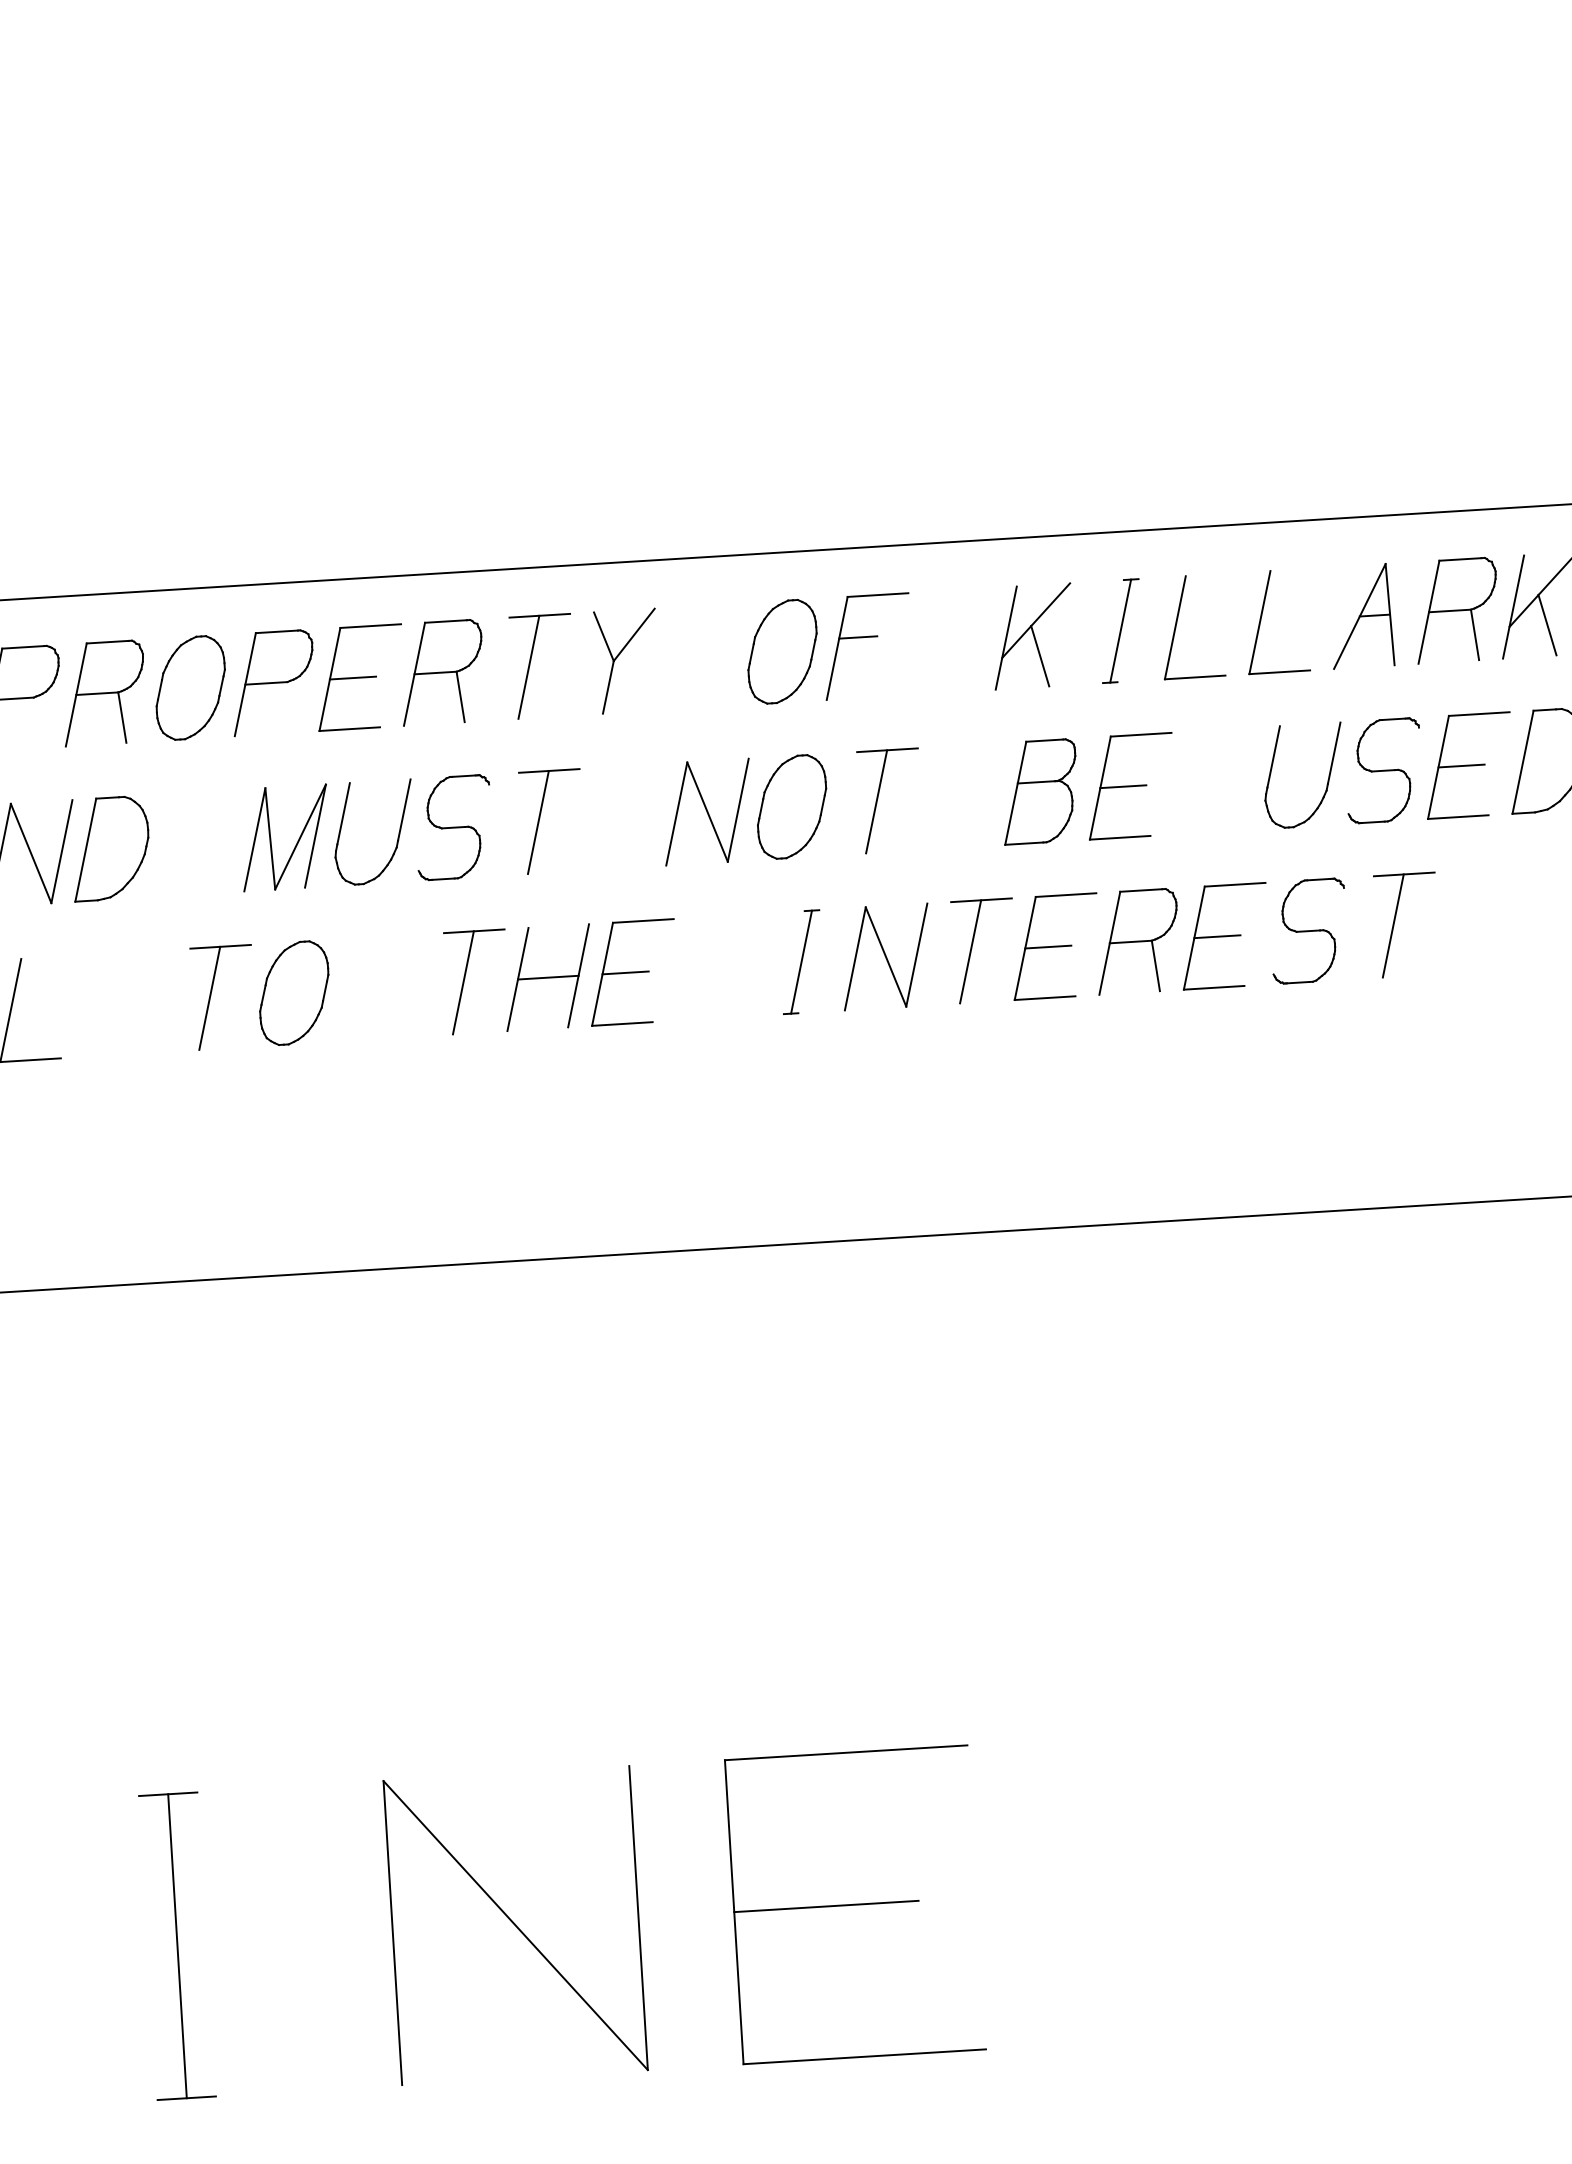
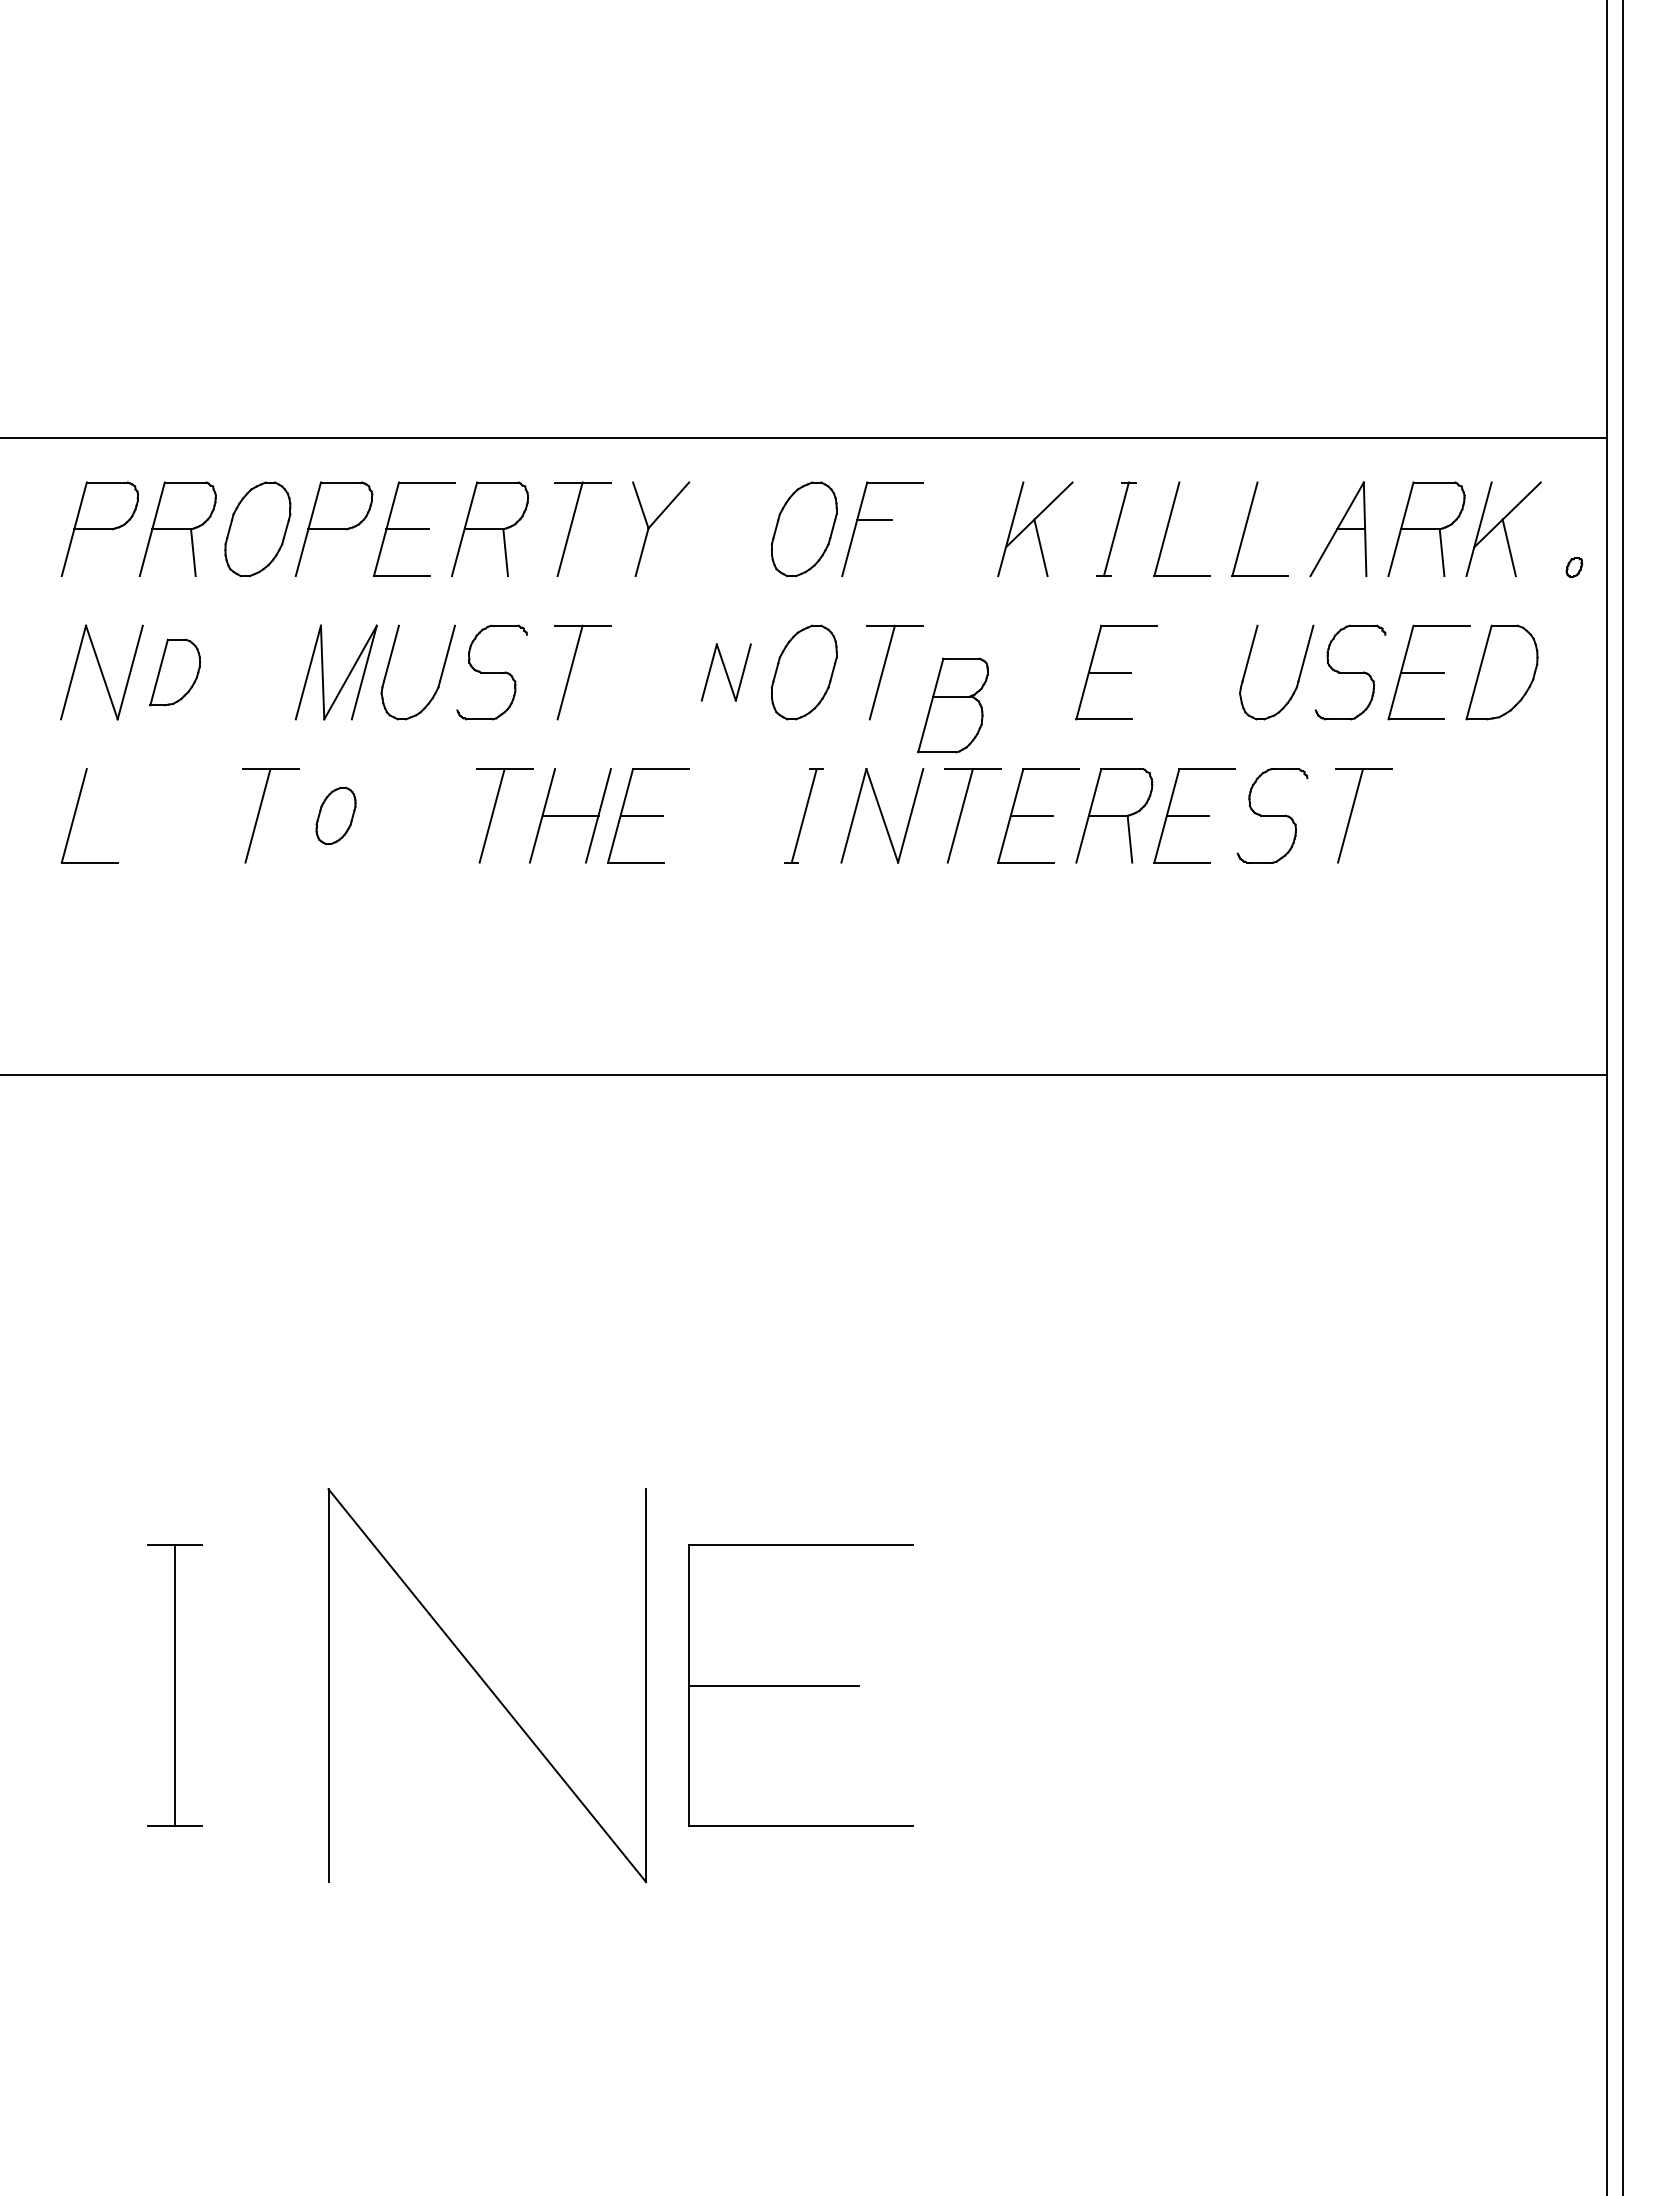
part: (1039, 791) -> (952, 705), moved
part: (707, 812) -> (726, 672), size x0.6
part: (109, 848) -> (174, 672), size x0.7
part: (293, 992) -> (335, 815), size x0.6
part: (514, 1925) -> (486, 1685), size x1.4

